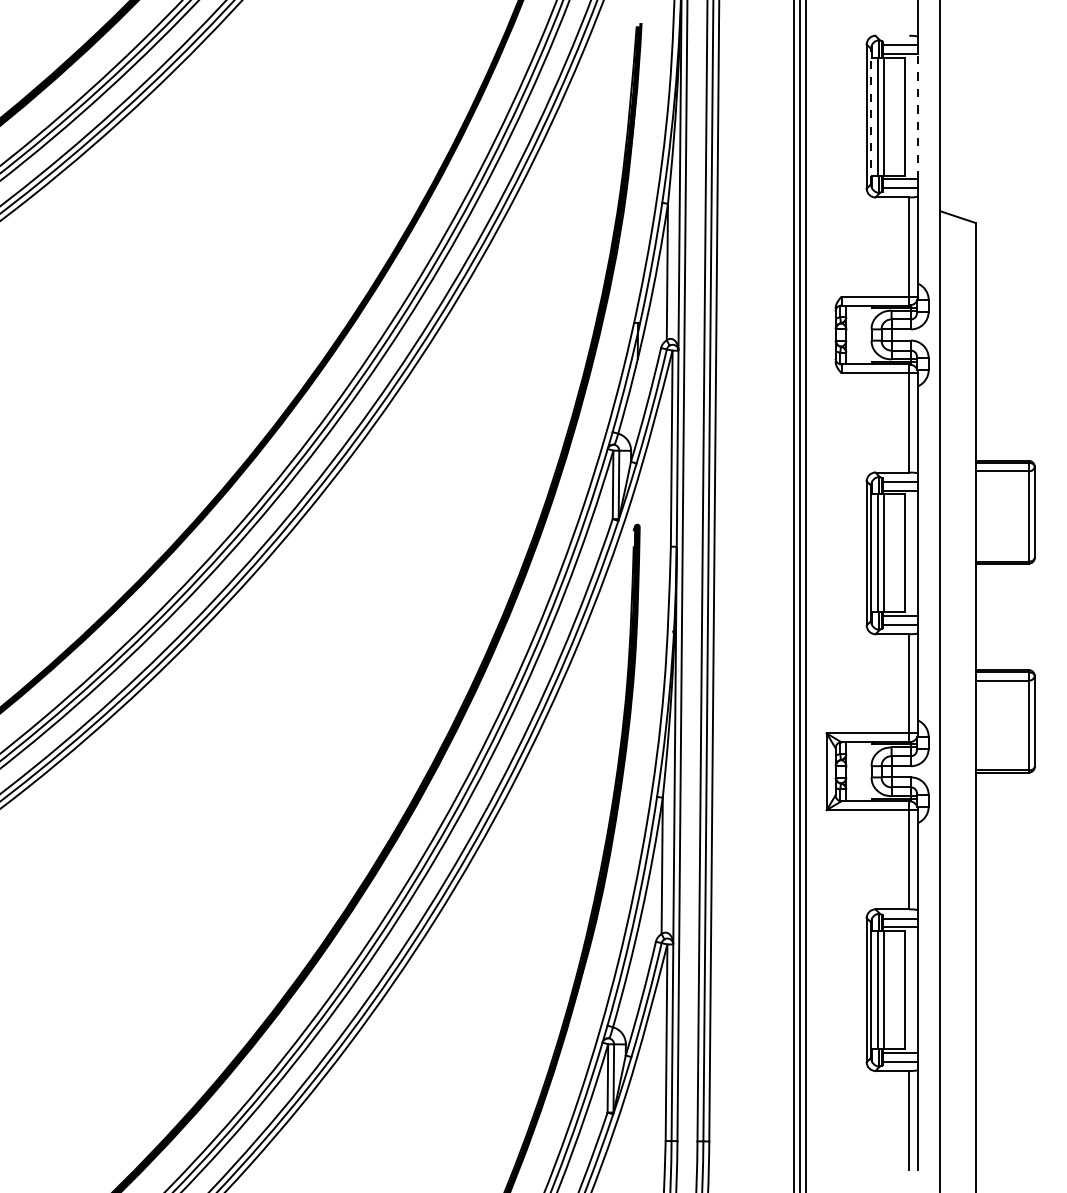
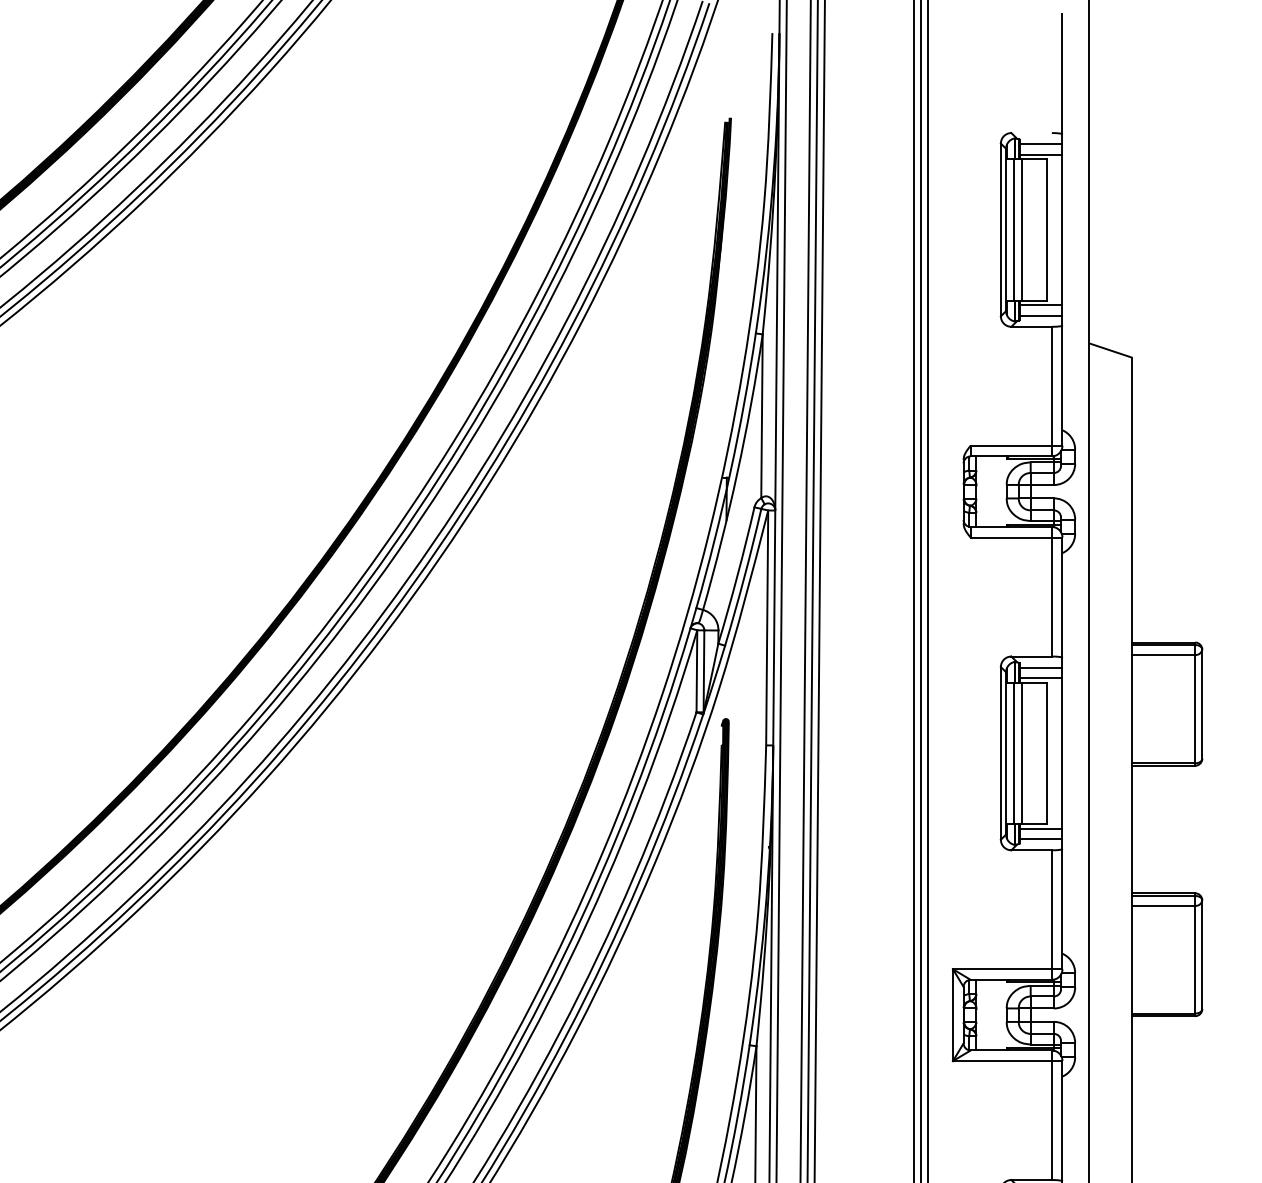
line: (871, 116) -> (1006, 229), dashed -> solid
line: (918, 116) -> (1062, 229), dashed -> solid

